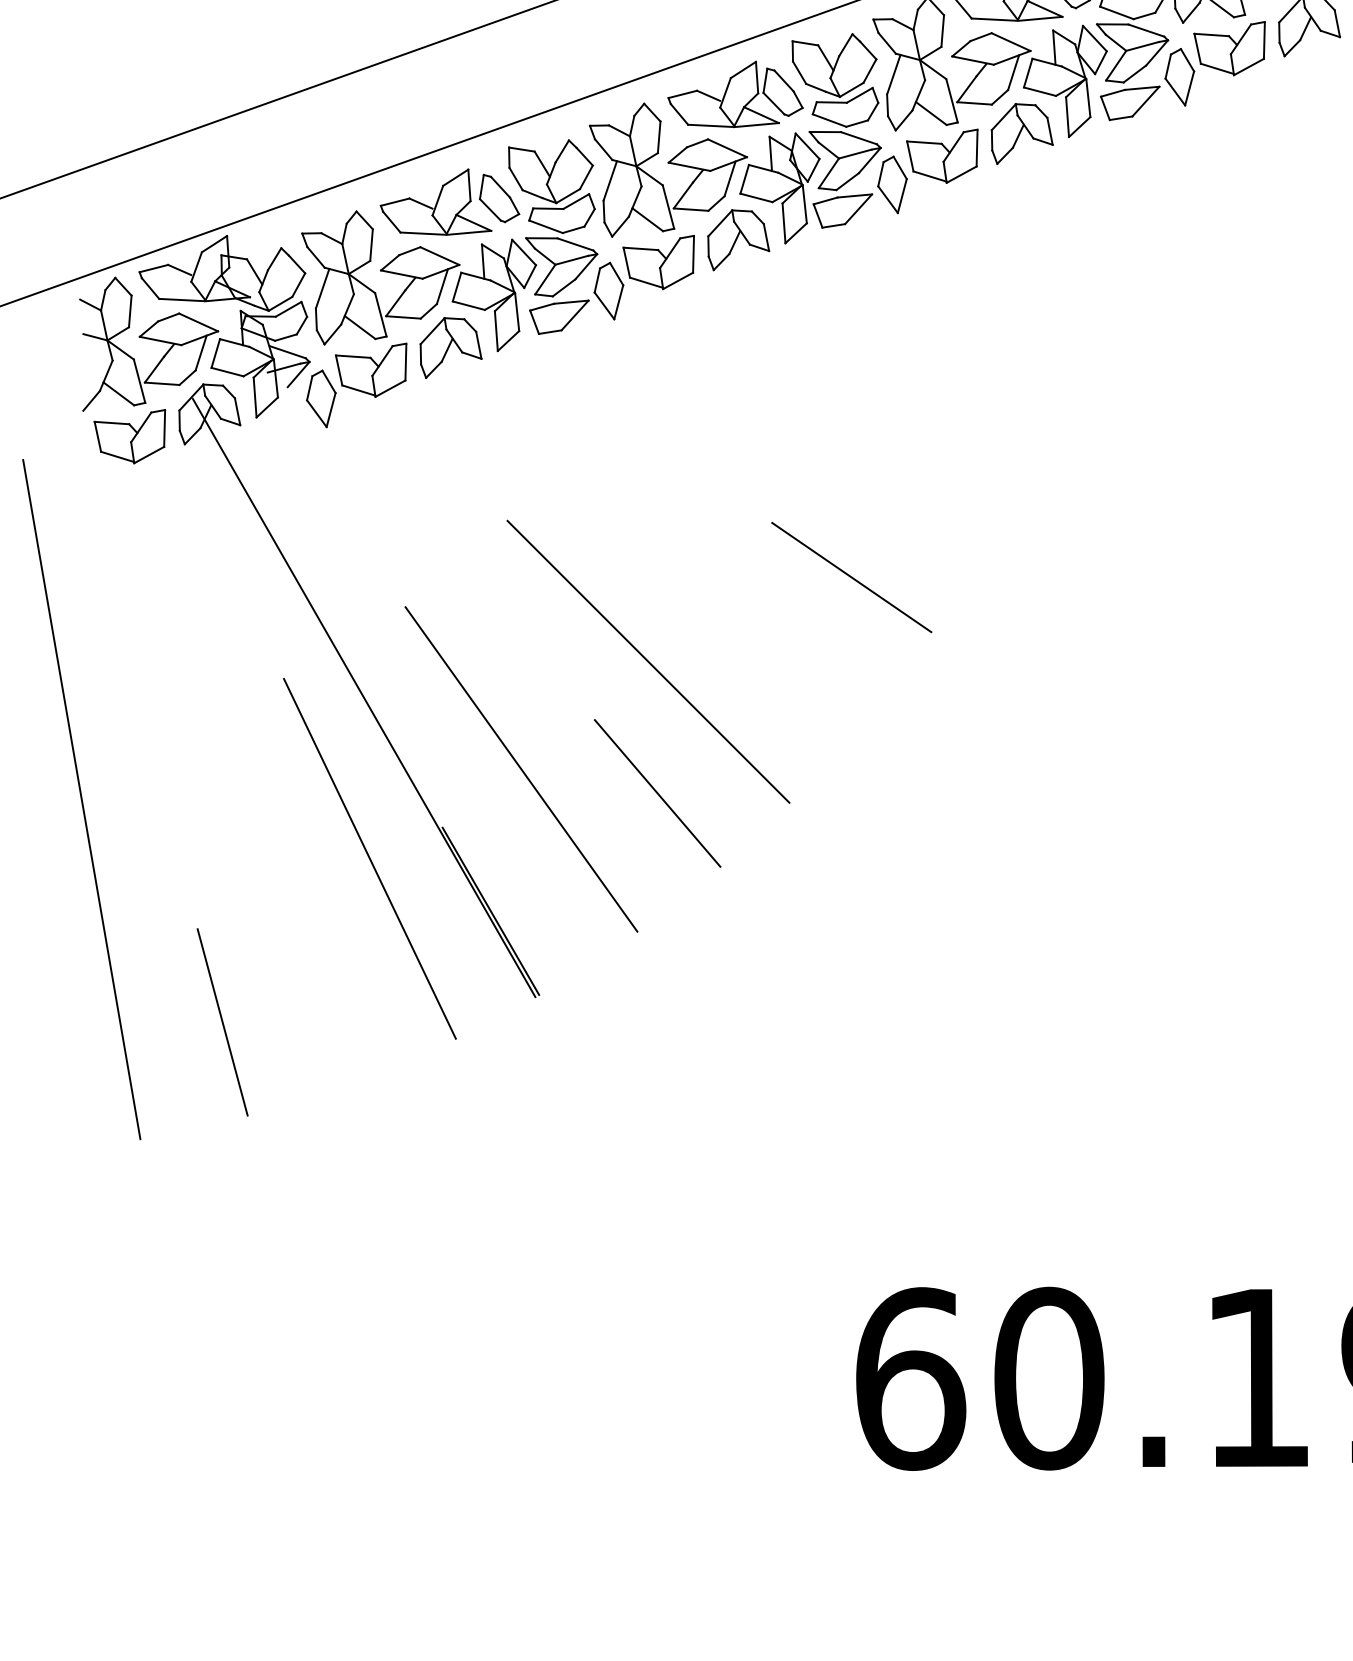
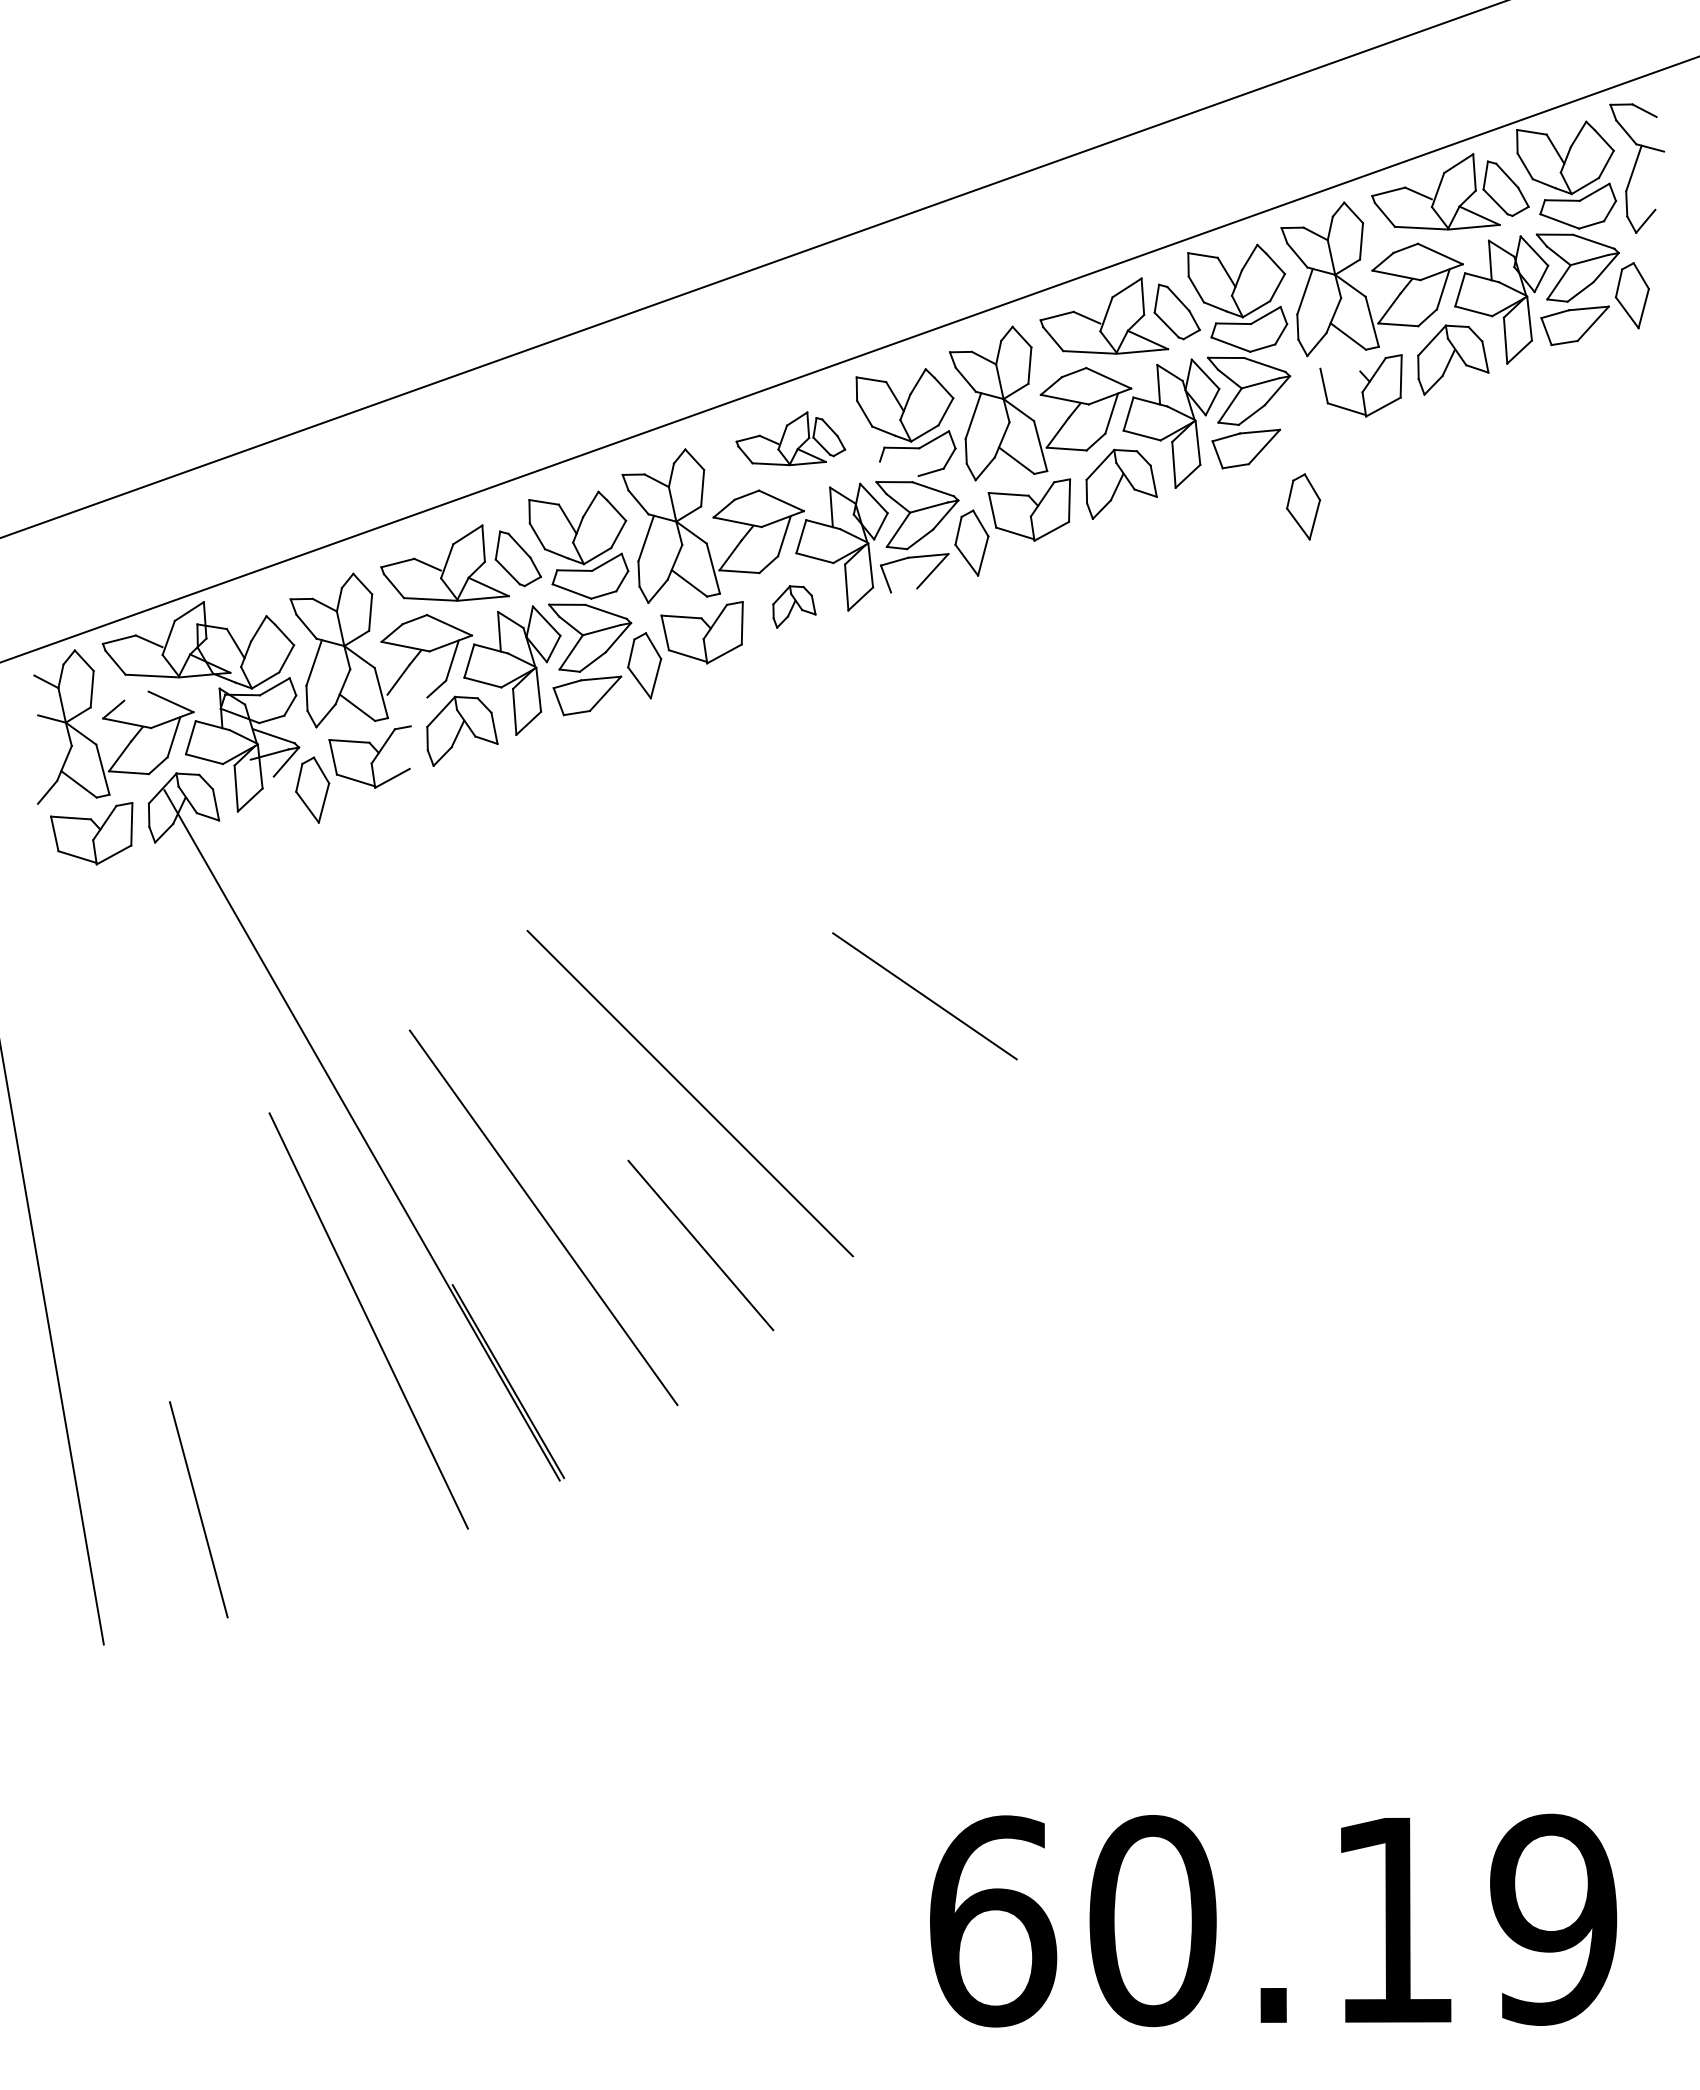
line: (1211, 34) -> (1340, 369), removed
part: (1179, 76) -> (1303, 506), moved
part: (735, 94) -> (790, 438), size x0.7
line: (828, 120) -> (898, 468), removed
line: (834, 225) -> (904, 590), removed
part: (738, 239) -> (794, 606), size x0.6
line: (168, 316) -> (136, 695), removed
line: (403, 316) -> (407, 695), removed
line: (405, 361) -> (409, 747), removed

